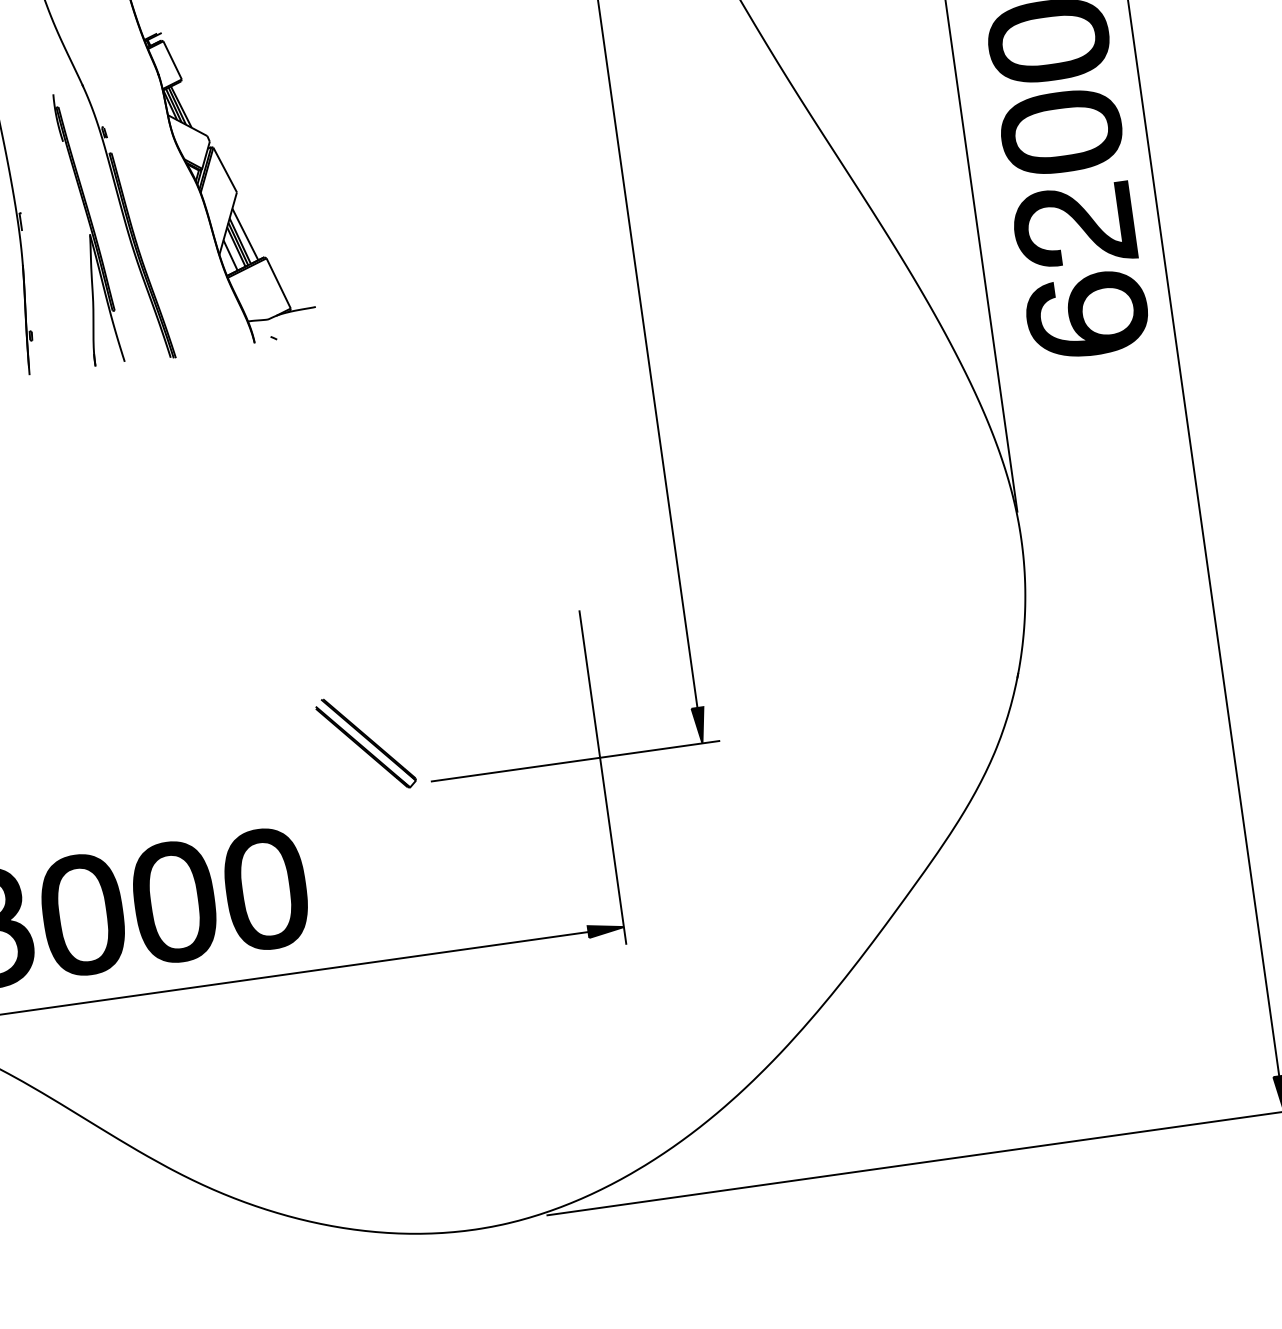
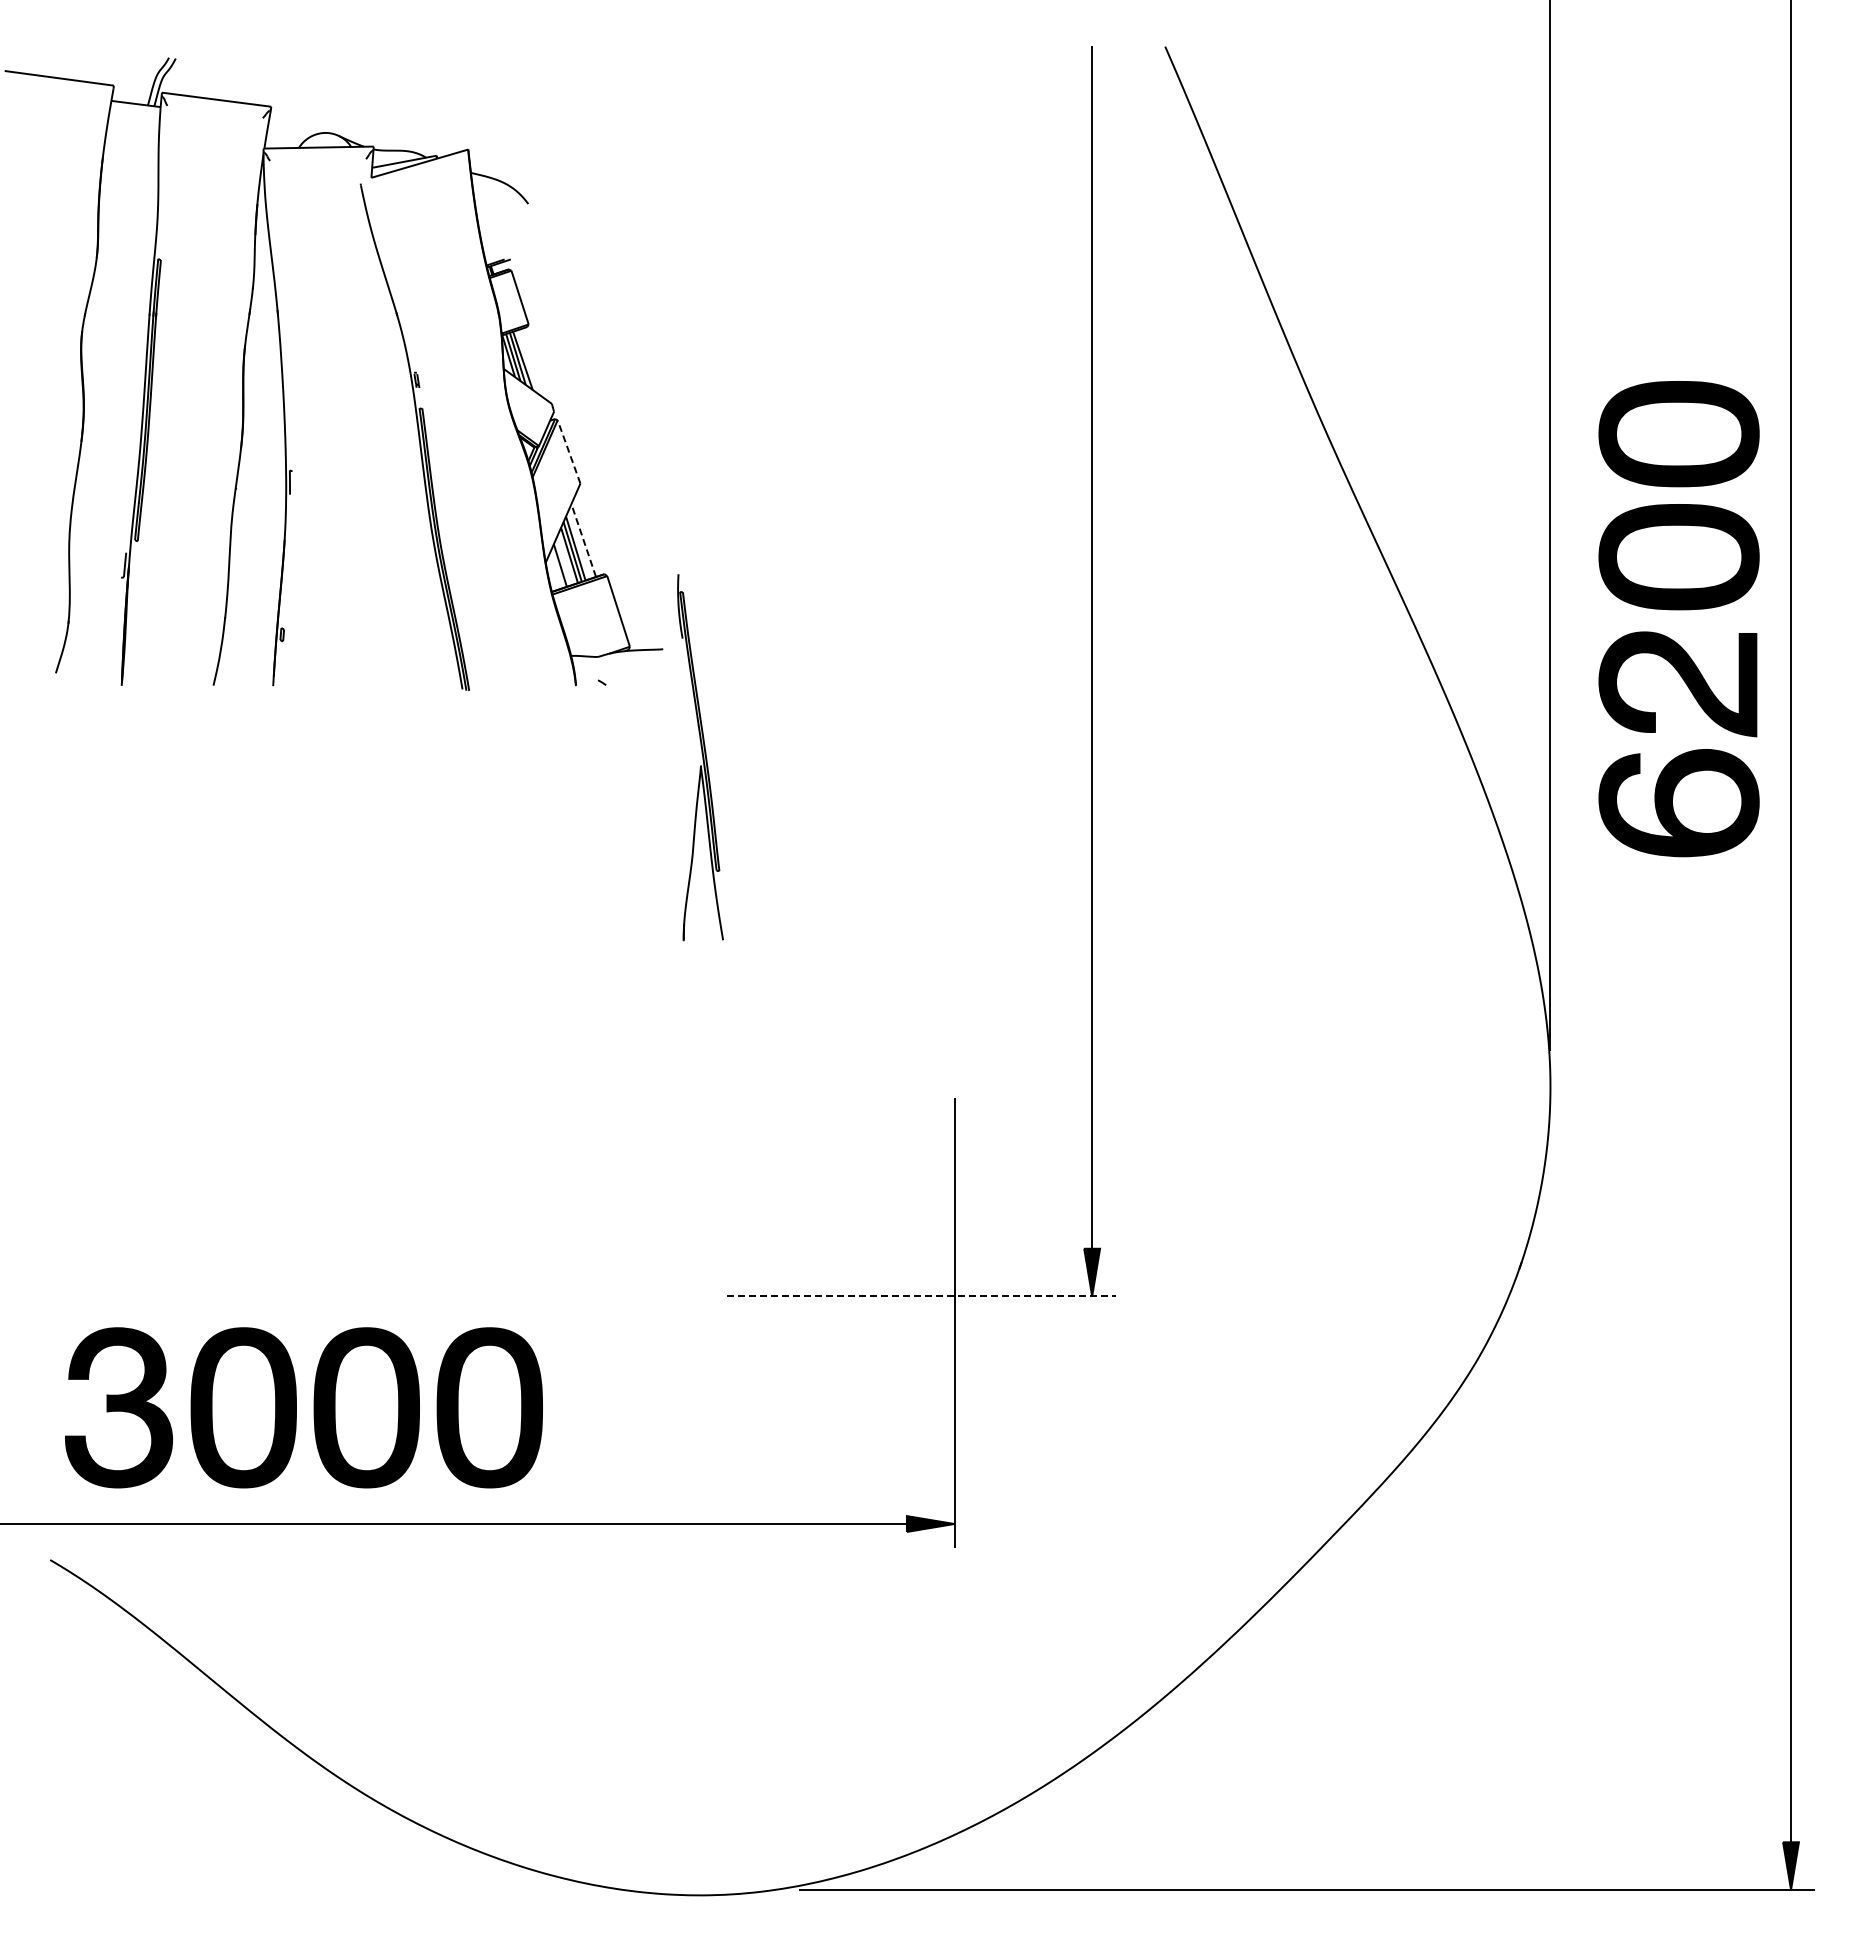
line: (225, 169) -> (569, 451), solid -> dashed
part: (88, 228) -> (700, 757), moved
line: (245, 234) -> (583, 540), solid -> dashed
part: (366, 743) -> (648, 1234), removed
line: (575, 761) -> (921, 1296), solid -> dashed

